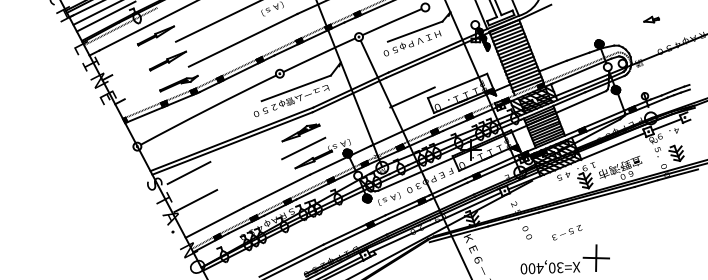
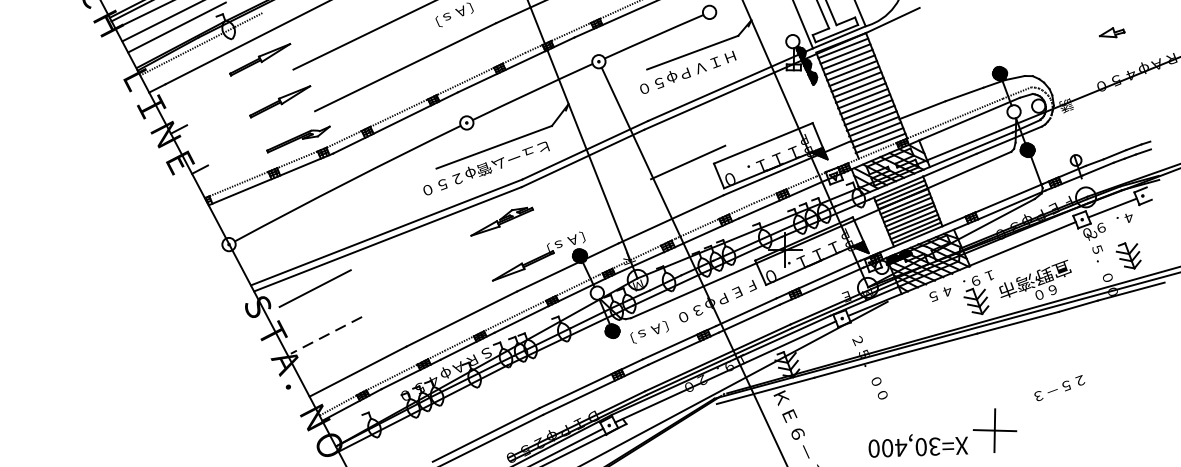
part: (651, 19) -> (1111, 32), moved
line: (303, 148) -> (506, 247), removed
line: (195, 201) -> (326, 336), solid -> dashed
text: (567, 232) -> (1060, 387), moved

